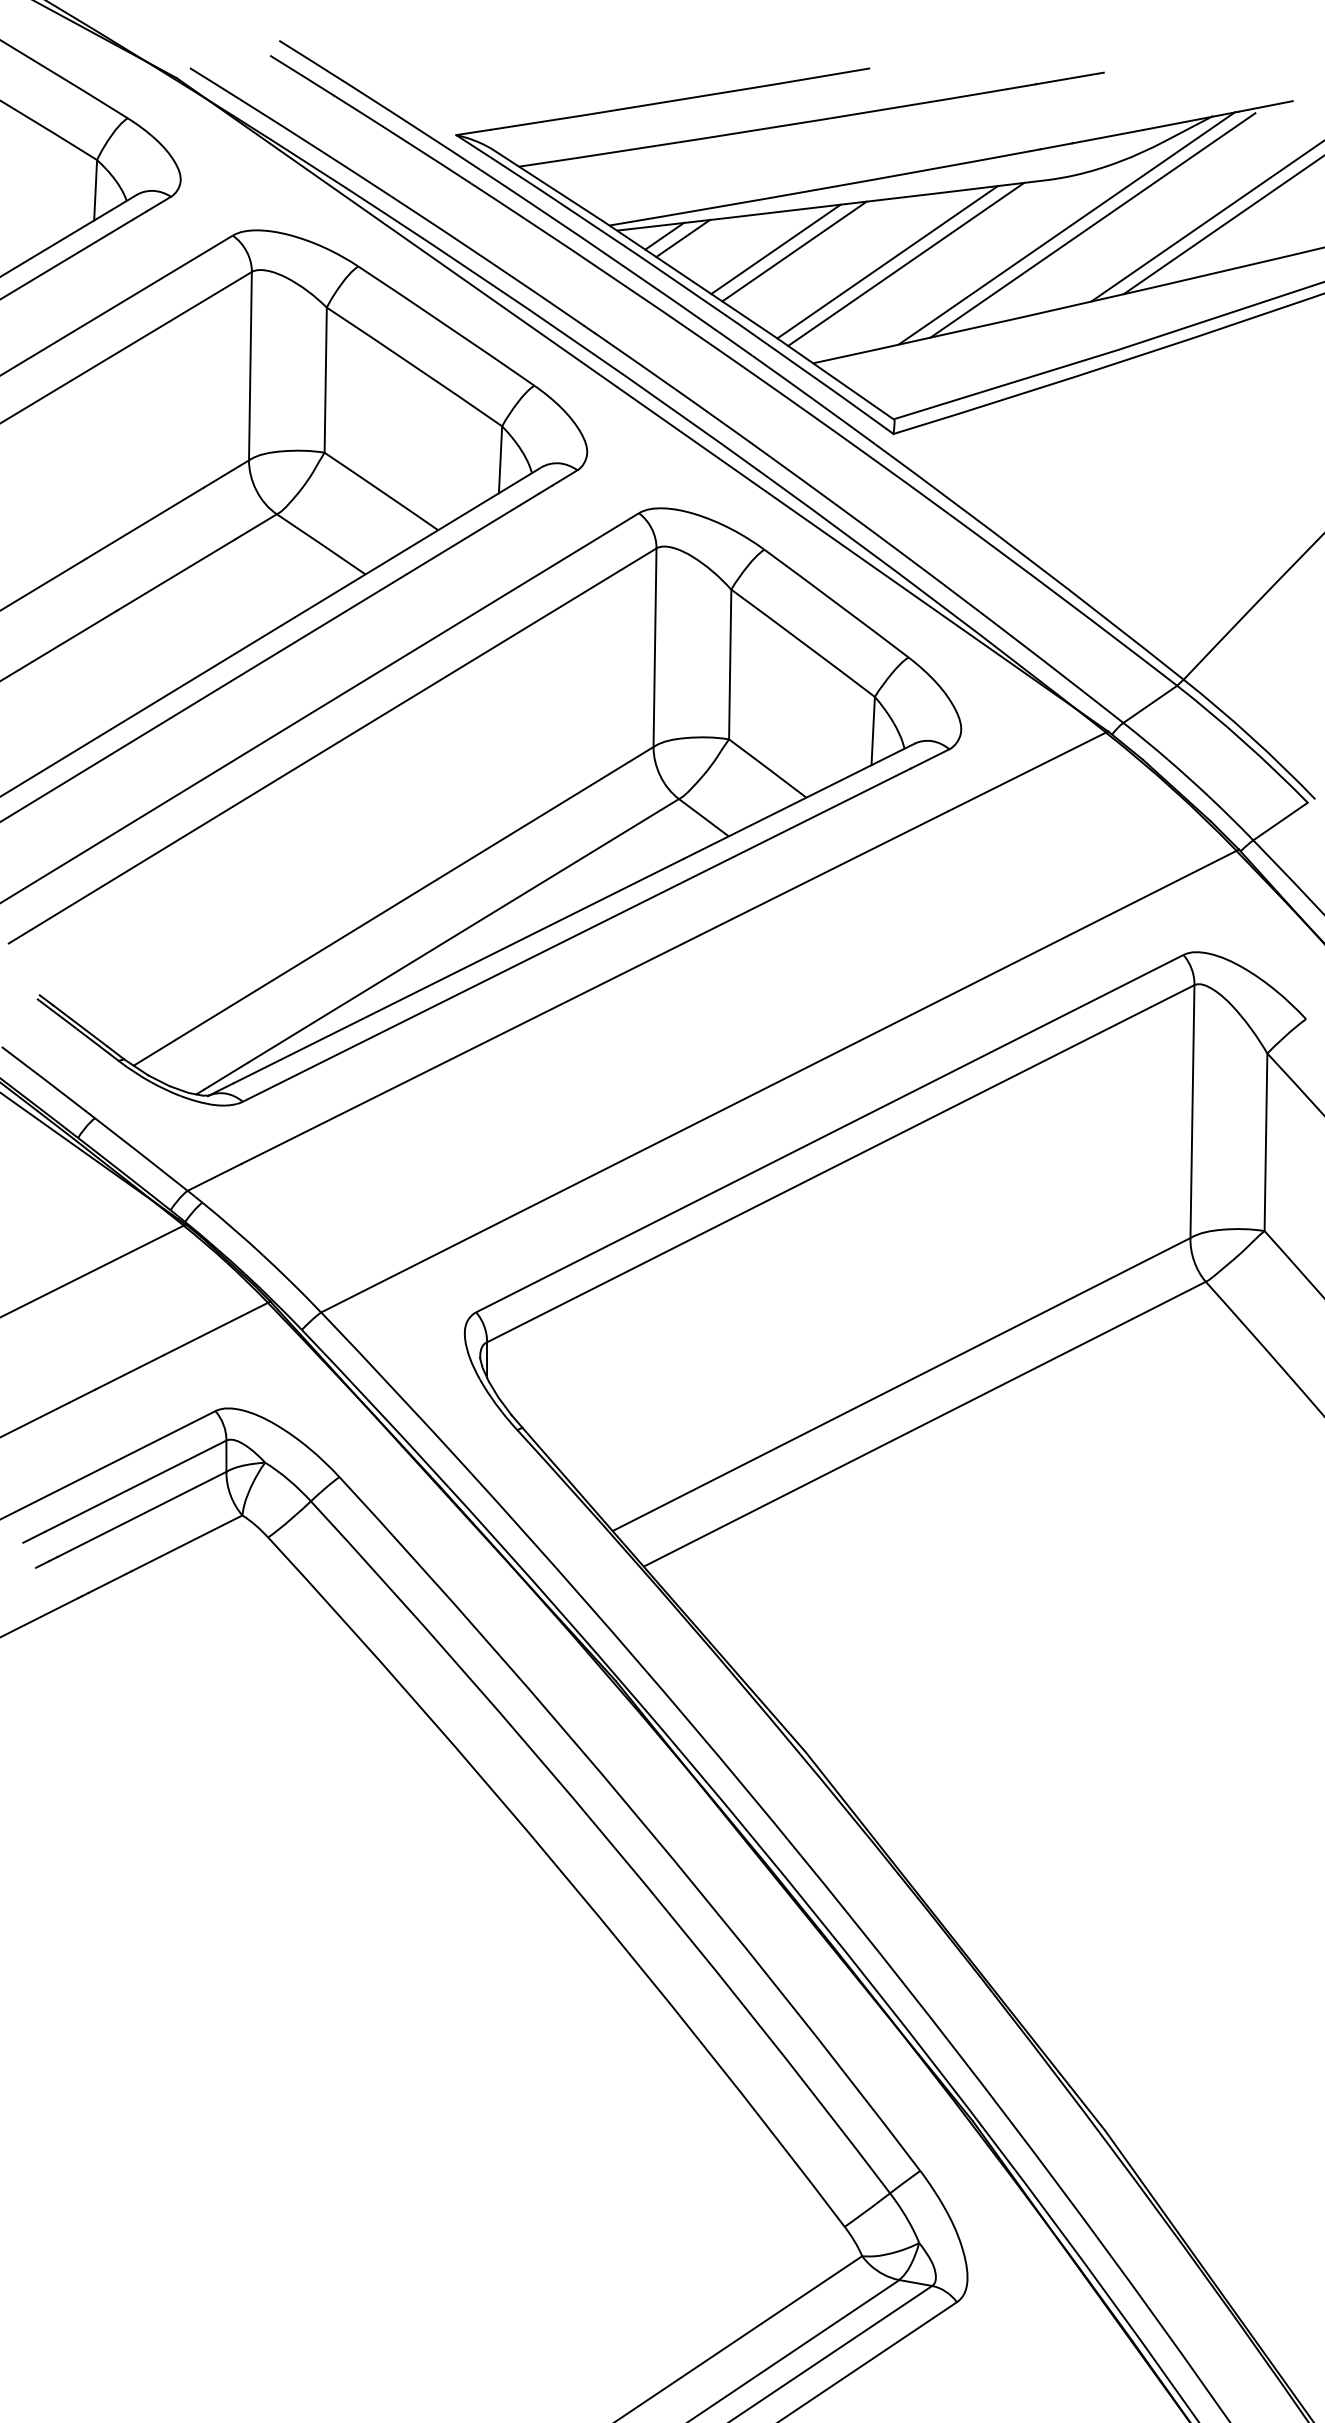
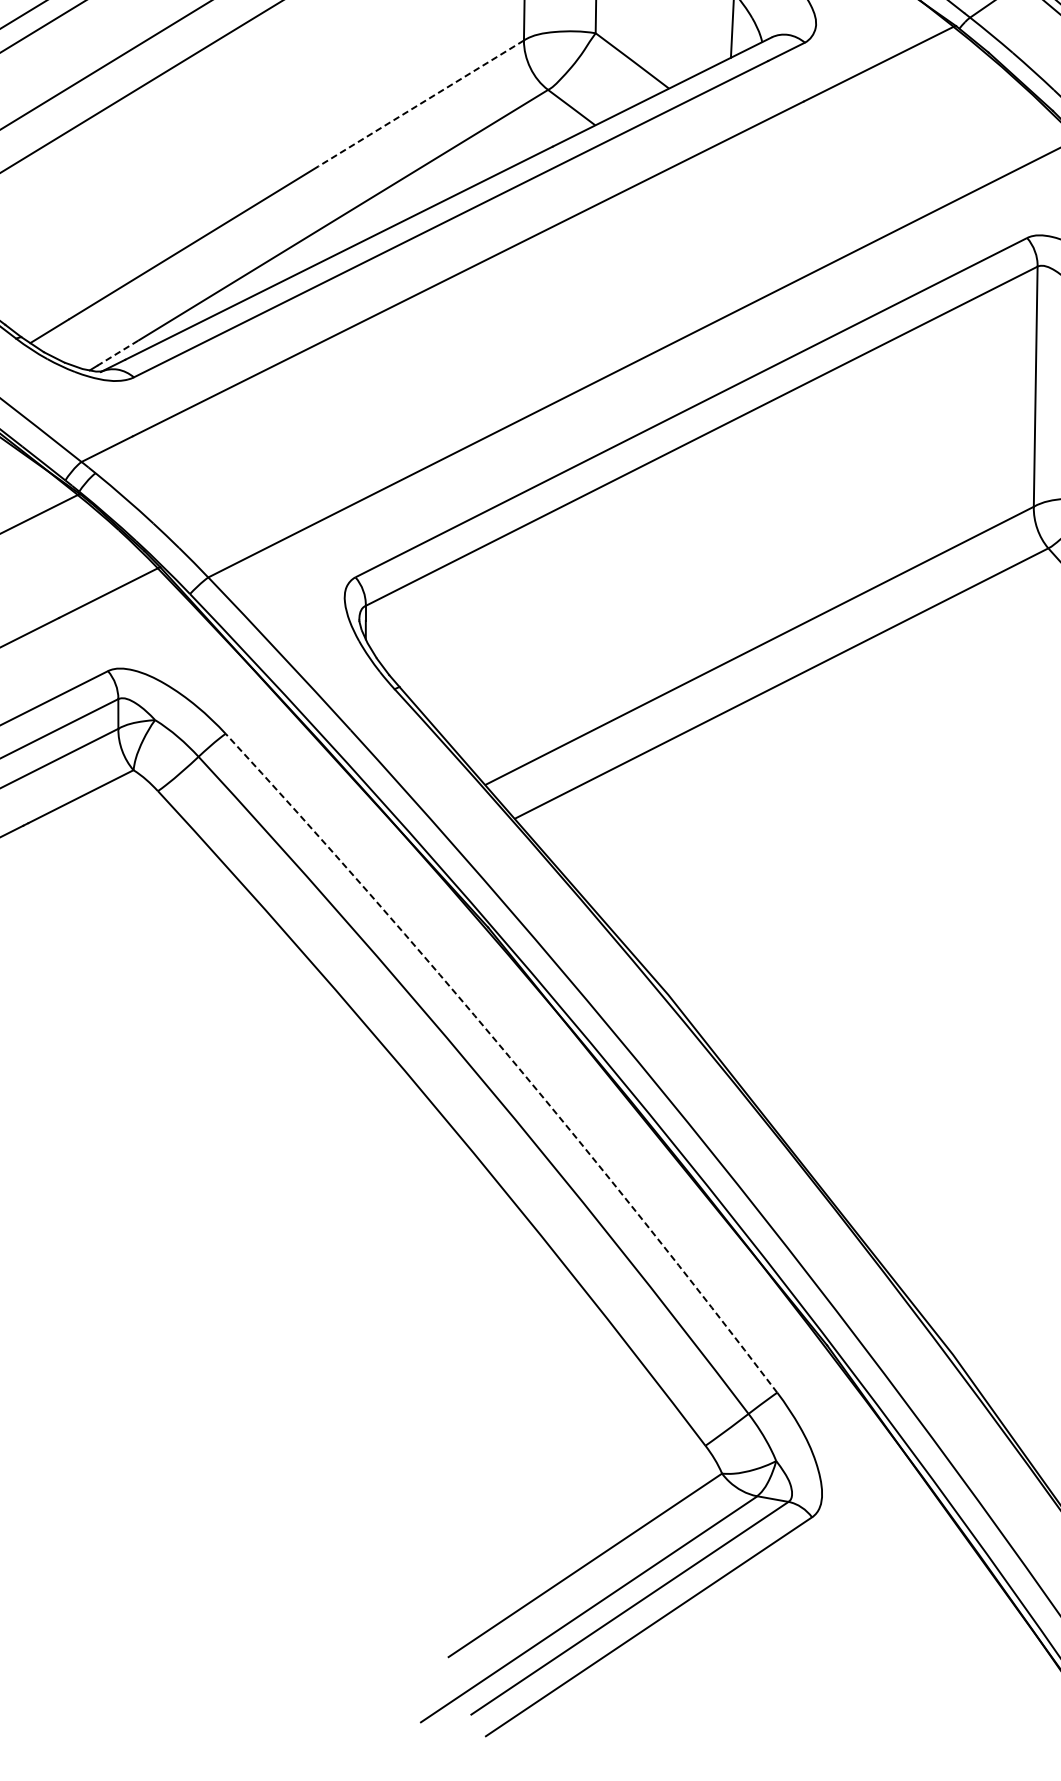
line: (545, 813) -> (421, 103), solid -> dashed
line: (225, 1076) -> (117, 353), solid -> dashed
arc: (638, 1817) -> (509, 1057), solid -> dashed

